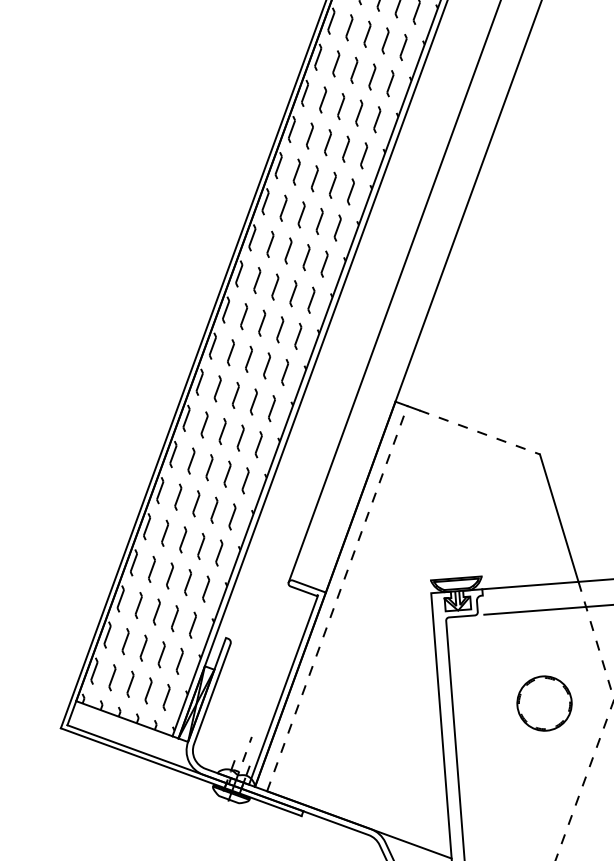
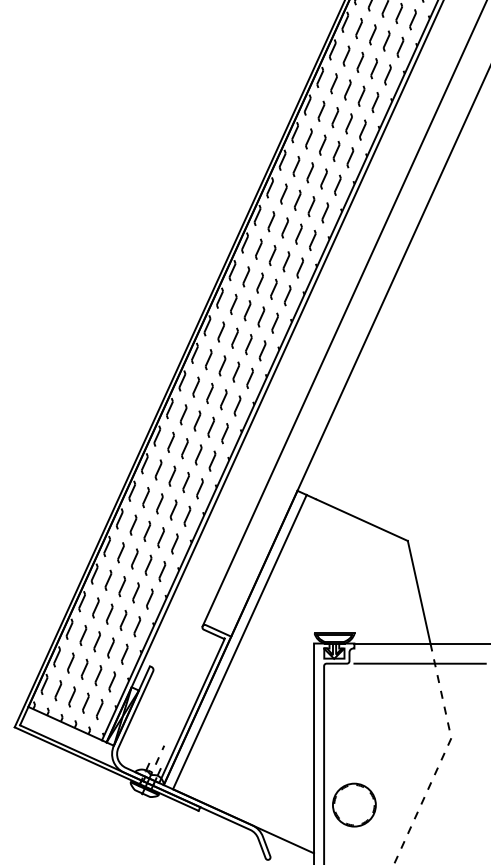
line: (479, 433) -> (361, 520), dashed -> solid
line: (336, 599) -> (239, 642), dashed -> solid
part: (544, 702) -> (354, 804), moved

